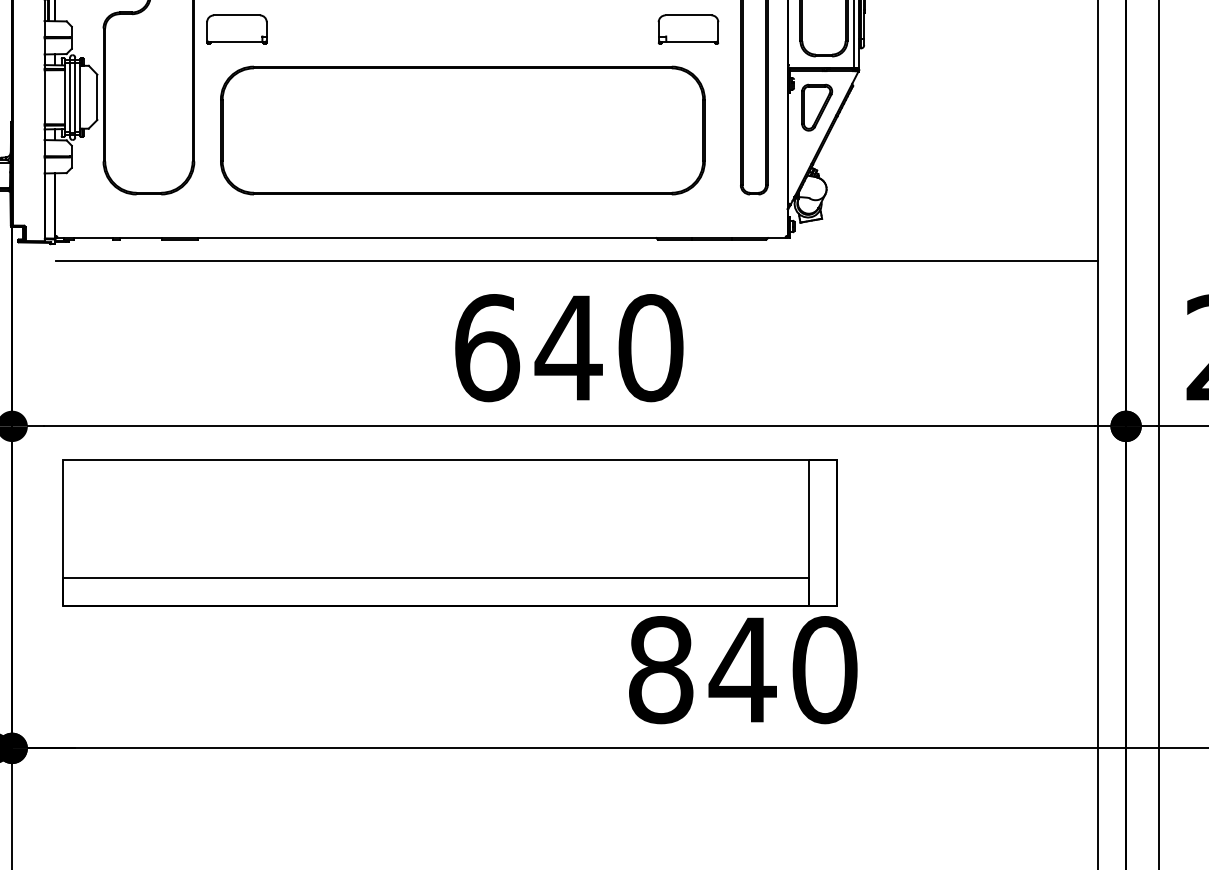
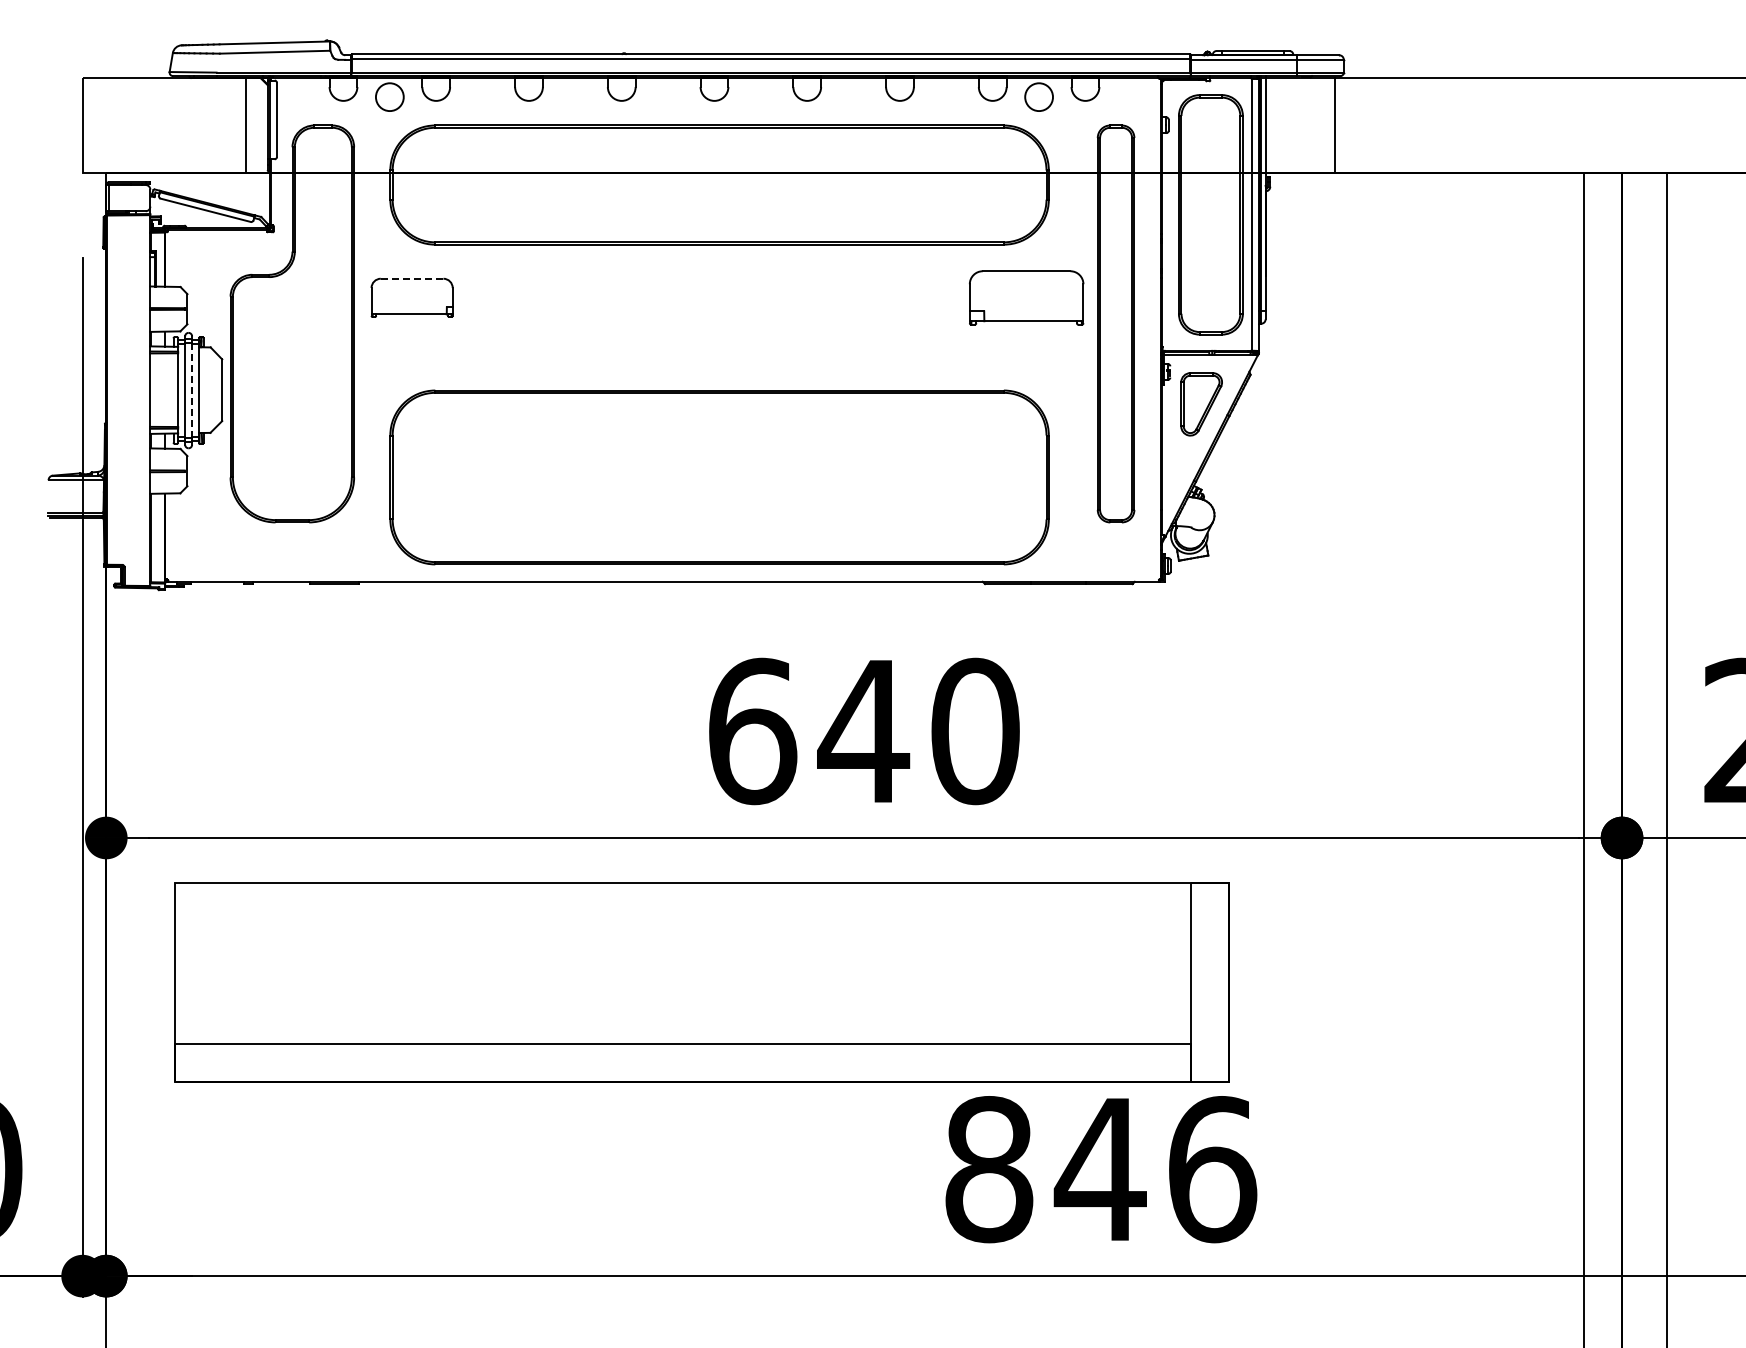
line: (236, 15) -> (411, 278), solid -> dashed
part: (688, 29) -> (1026, 297), size x1.4
line: (75, 97) -> (192, 390), solid -> dashed
part: (462, 130) -> (719, 477), moved
line: (576, 261) -> (874, 613), removed
text: (825, 670) -> (1212, 1169), 840 -> 846

